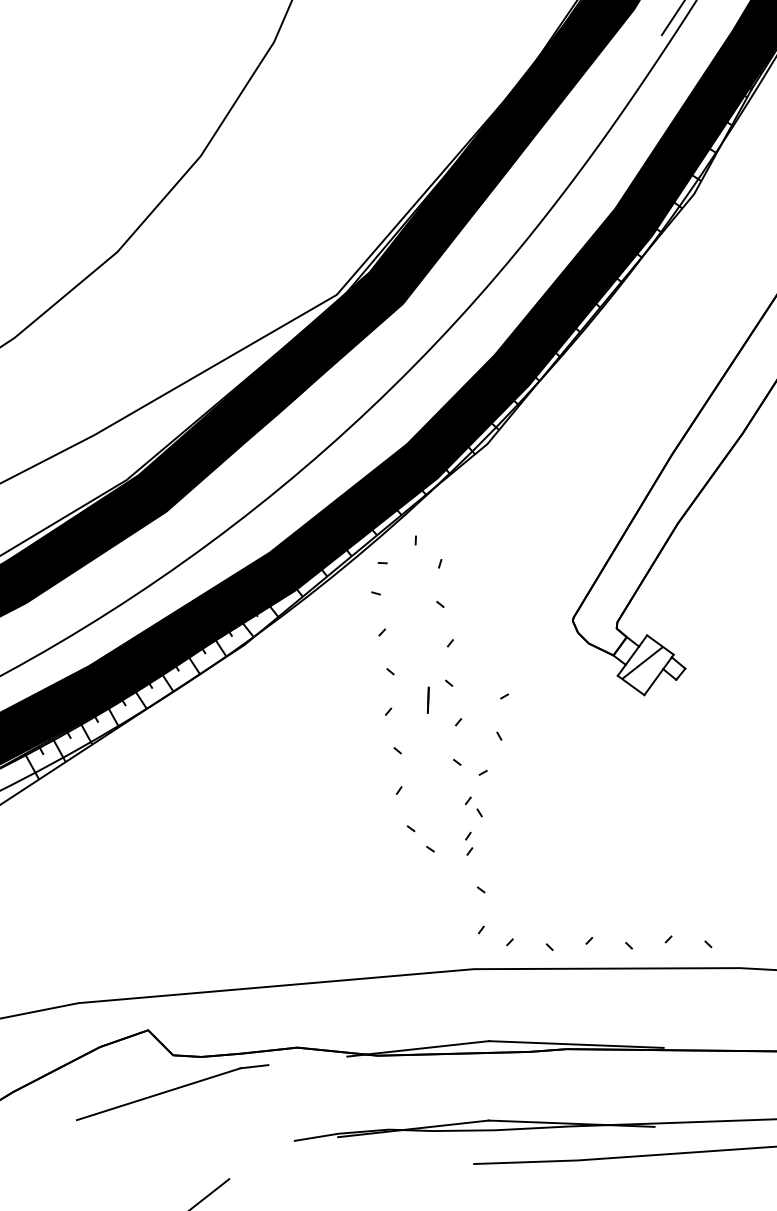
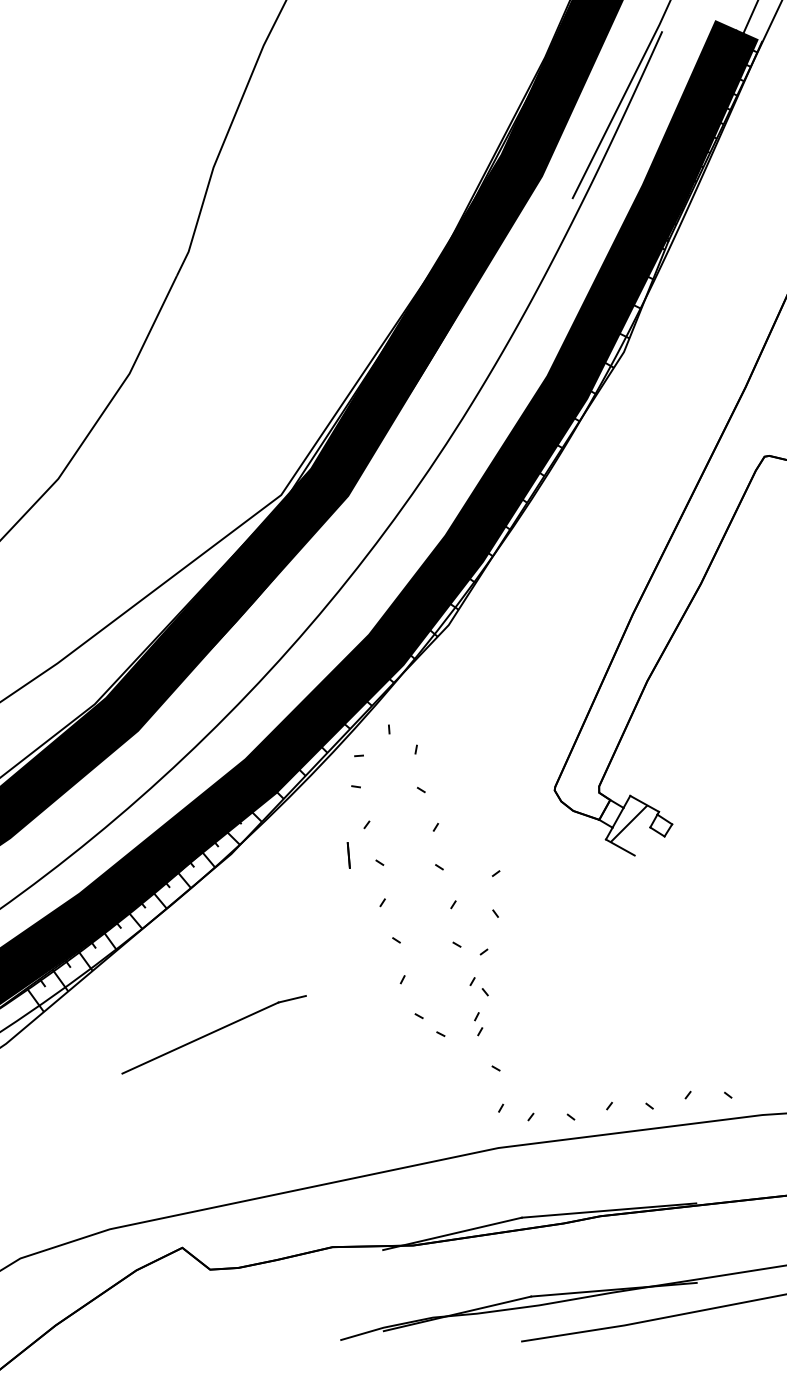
line: (653, 682) -> (642, 841), removed
line: (428, 700) -> (348, 855), moved
part: (172, 1092) -> (213, 1034), moved

